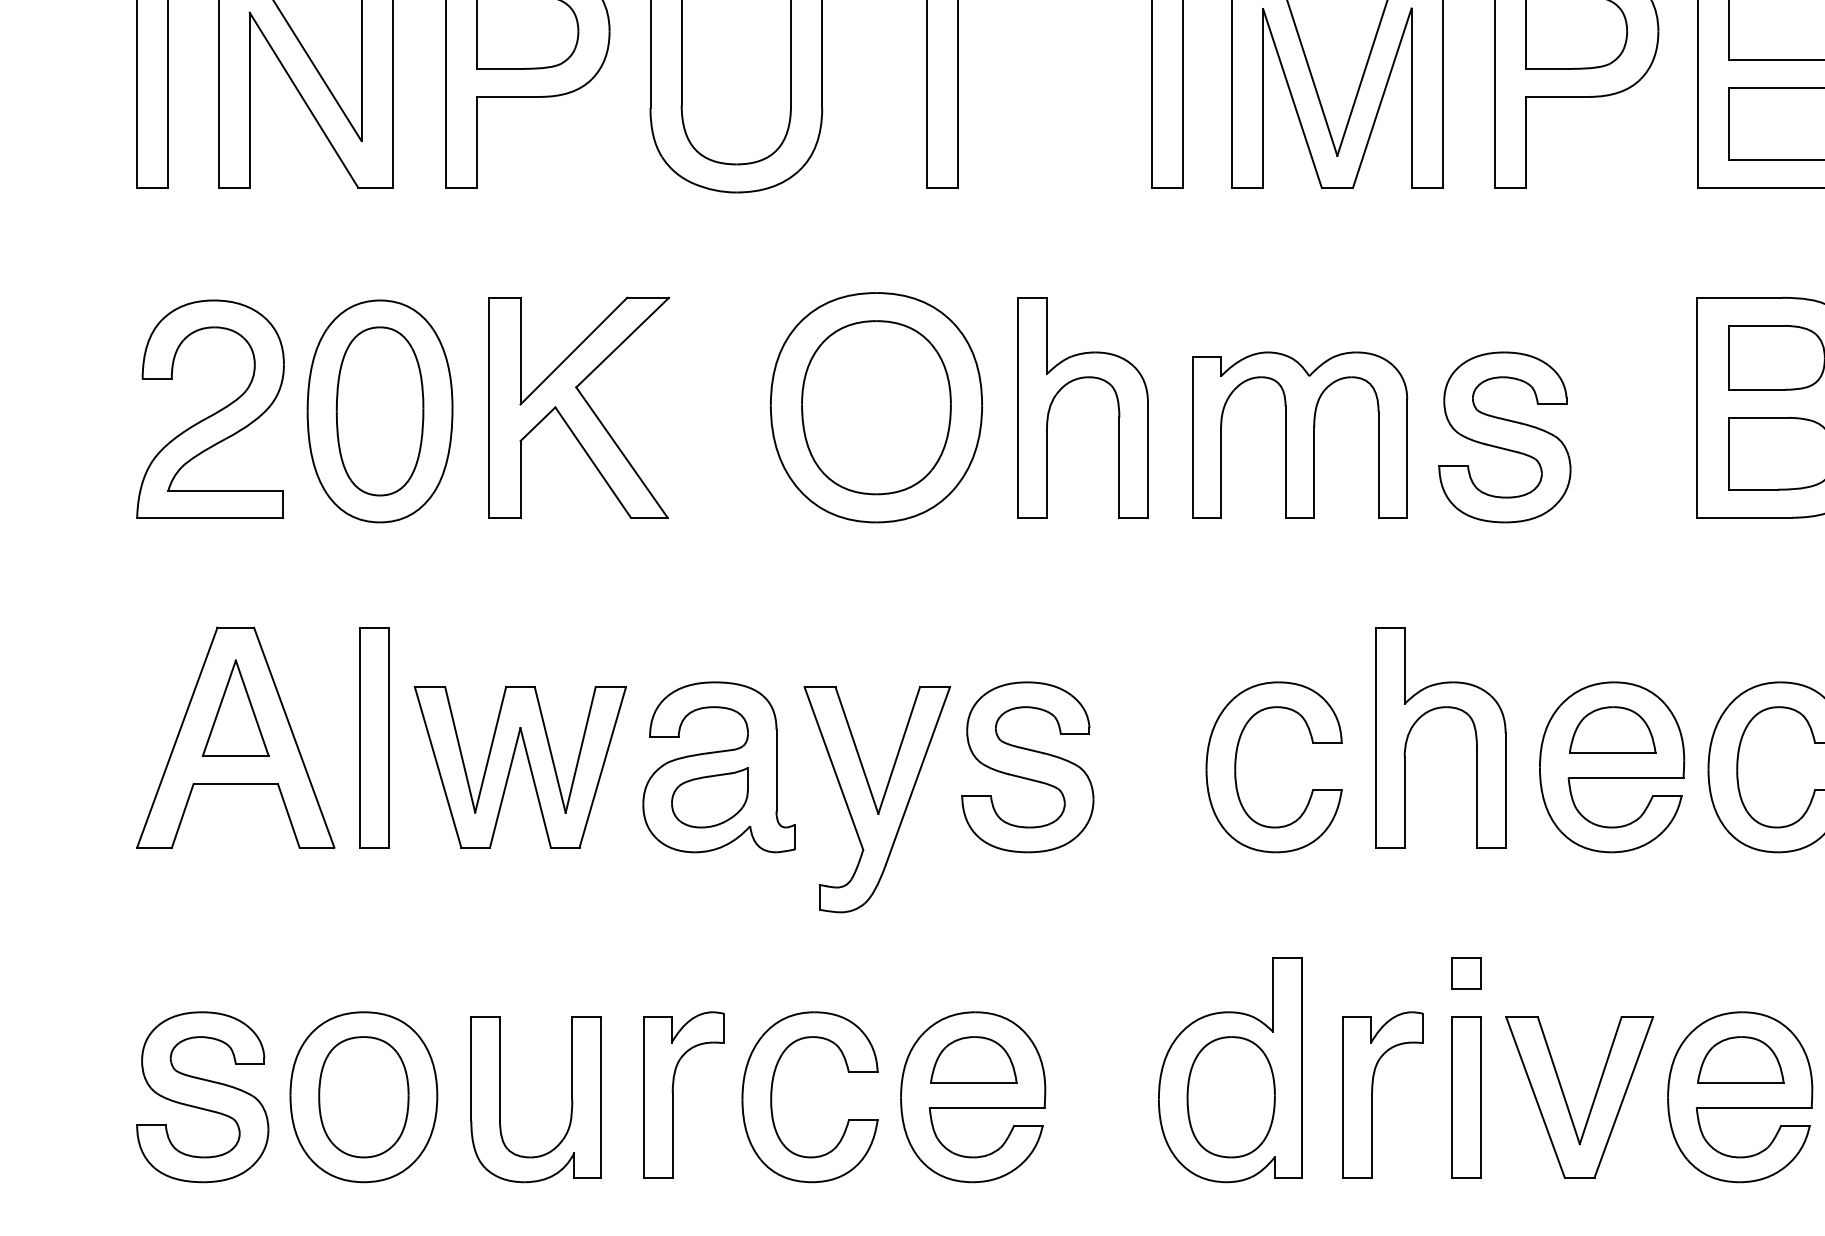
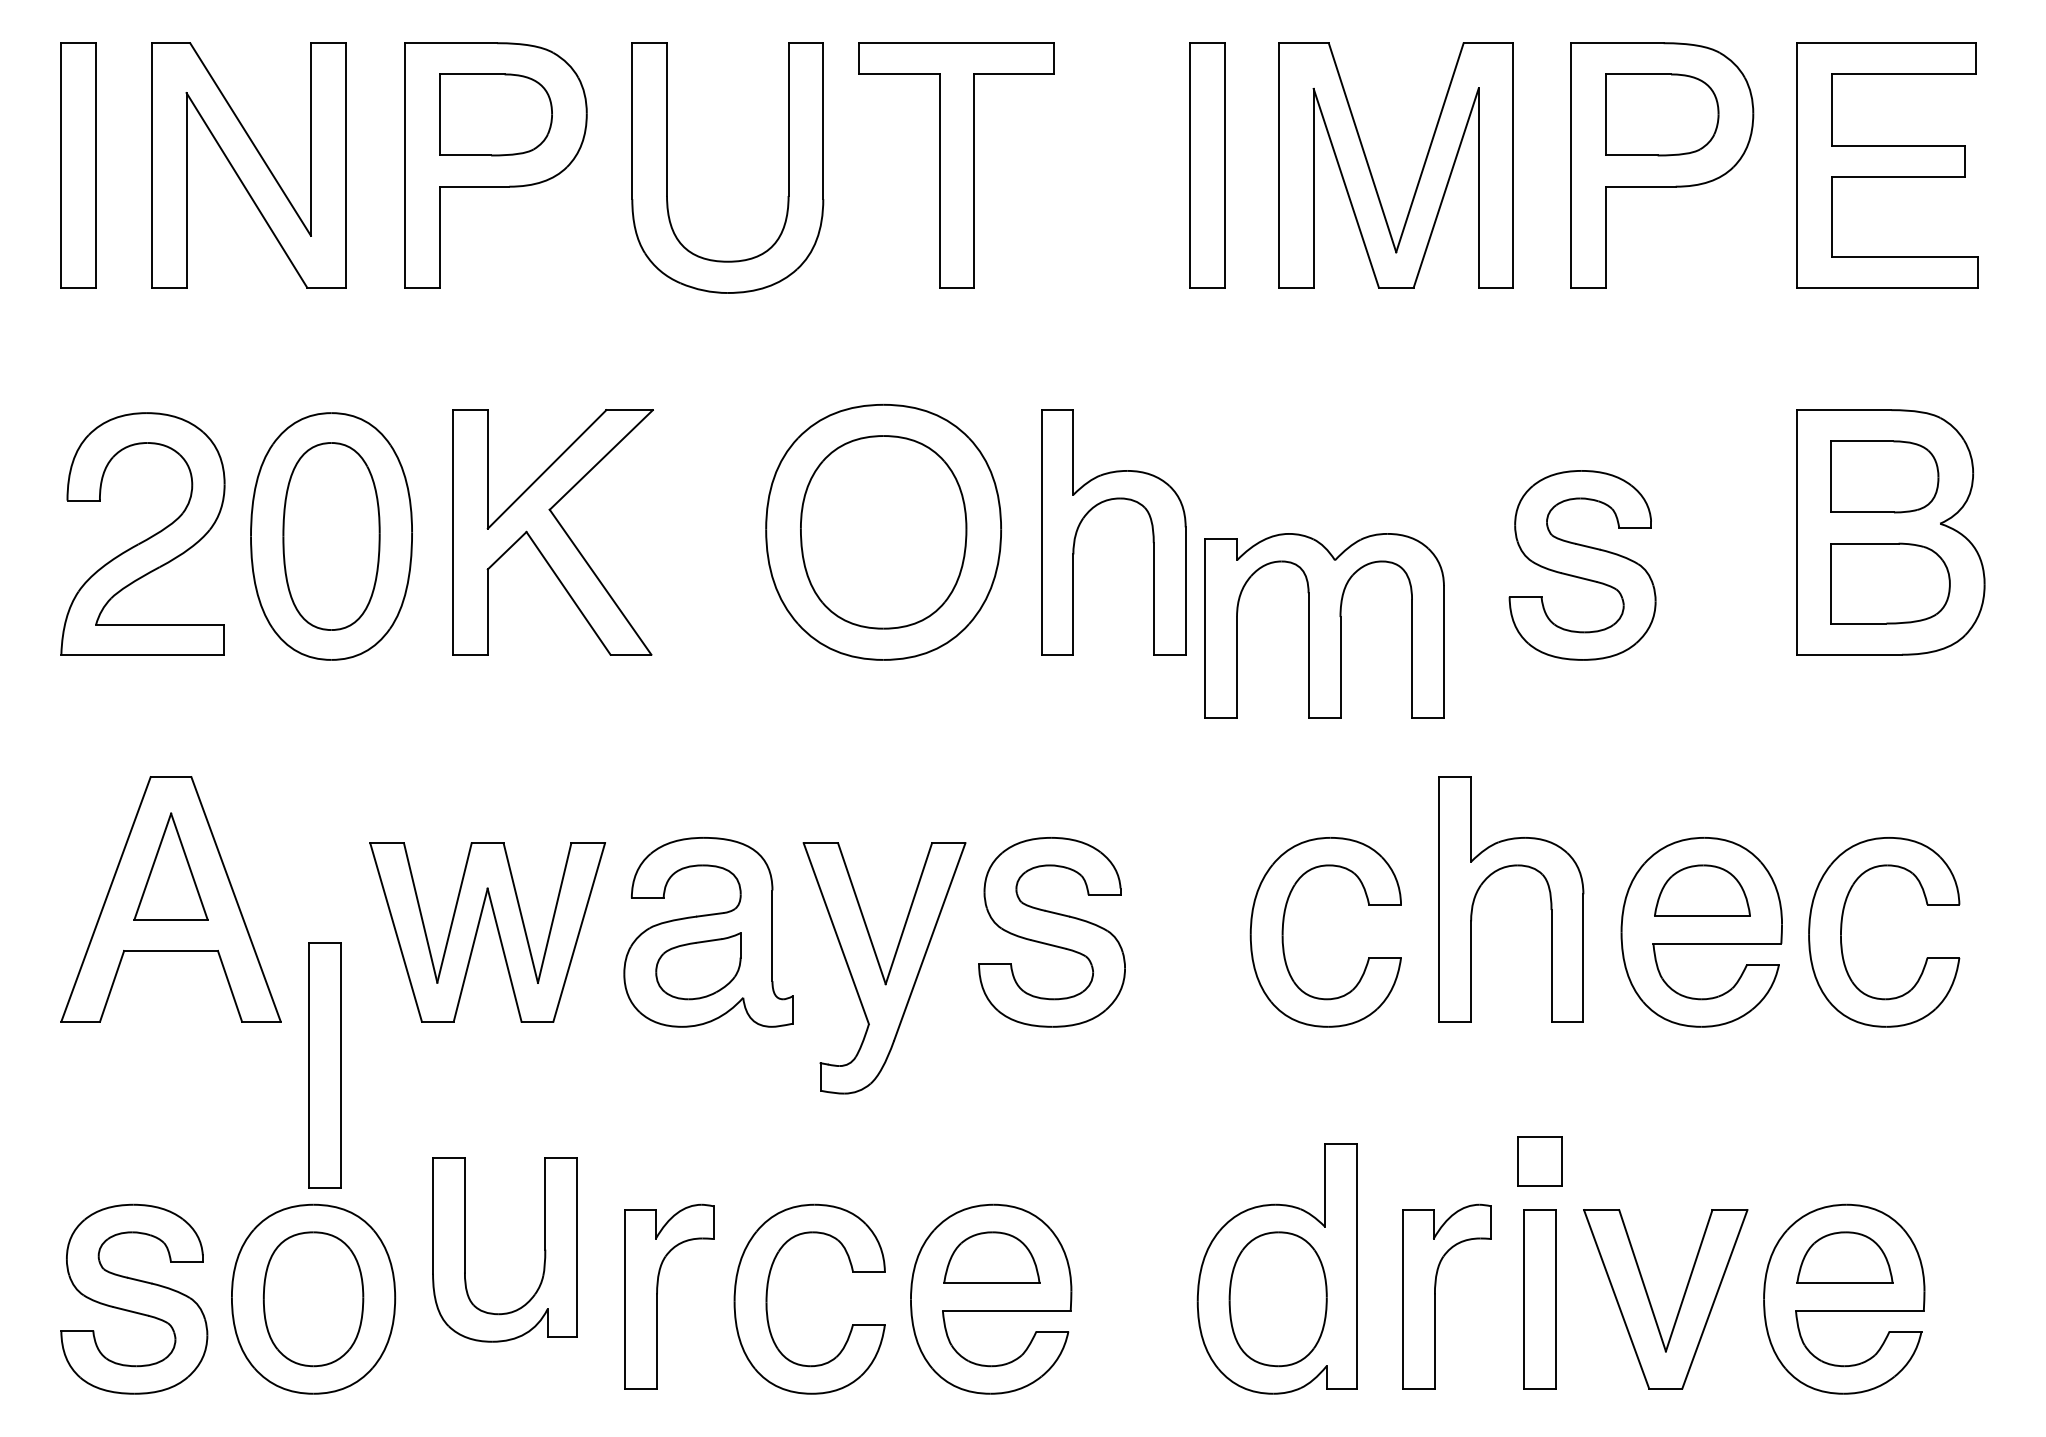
part: (1299, 434) -> (1324, 625), moved
part: (373, 737) -> (324, 1065), moved
part: (1466, 973) -> (1539, 1161), size x1.4
part: (500, 1099) -> (465, 1249), moved

